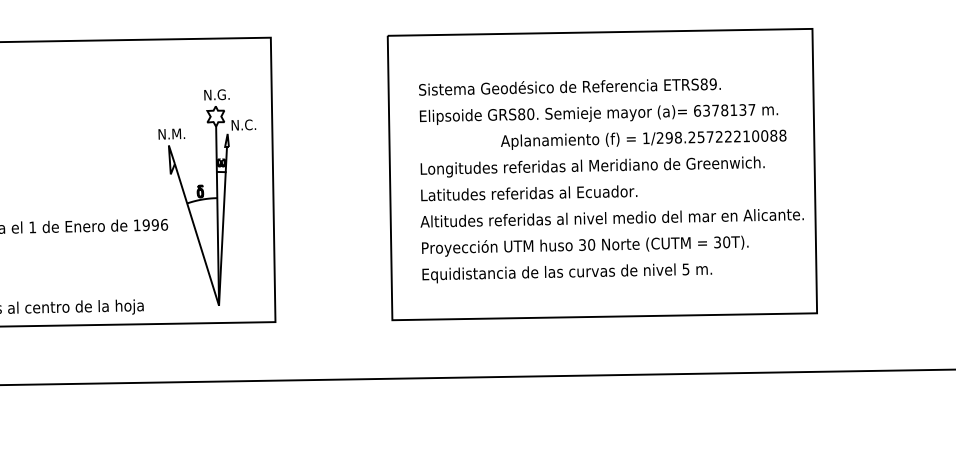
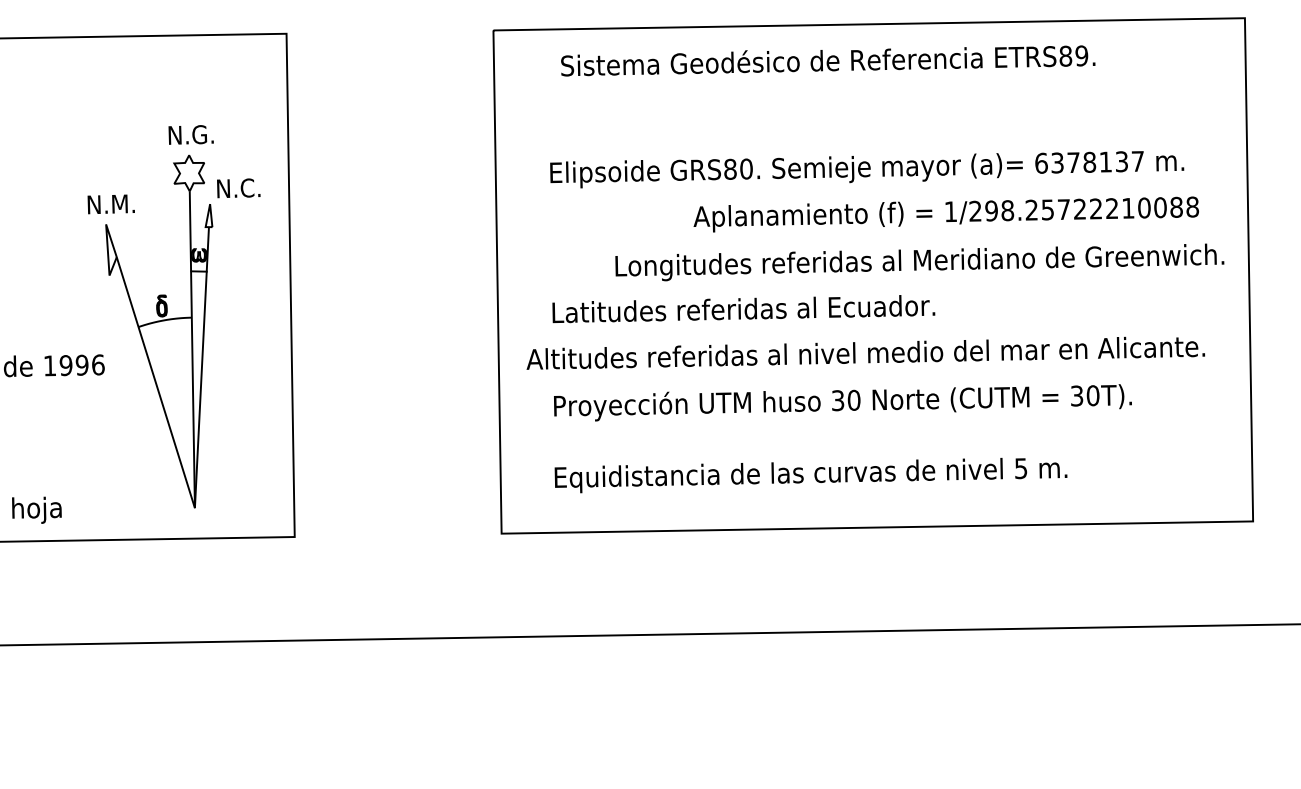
text: (569, 86) -> (827, 59), moved
text: (592, 166) -> (919, 261), moved
text: (611, 218) -> (864, 353), moved
text: (567, 273) -> (811, 475), moved

